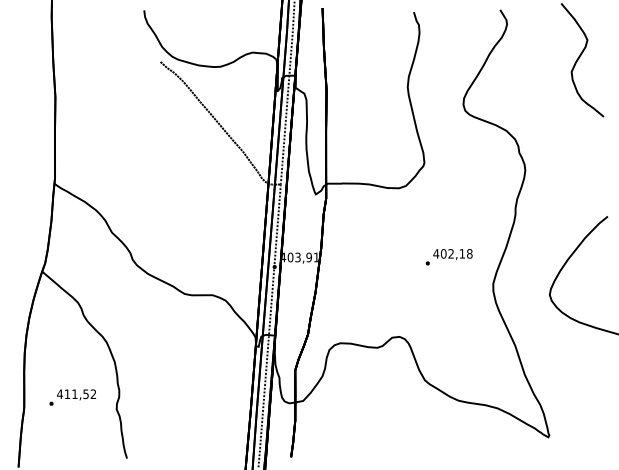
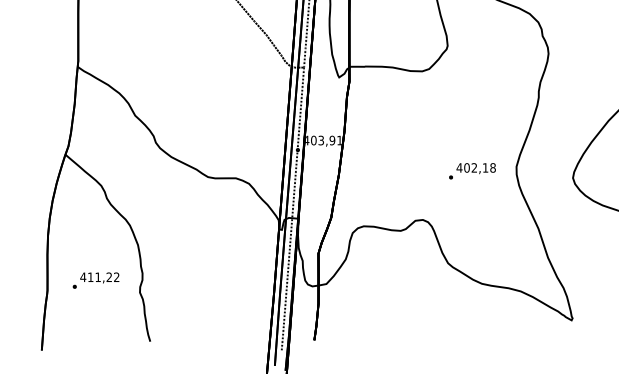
text: (448, 257) -> (471, 171), moved
text: (85, 394) -> (108, 277), 411,52 -> 411,22

